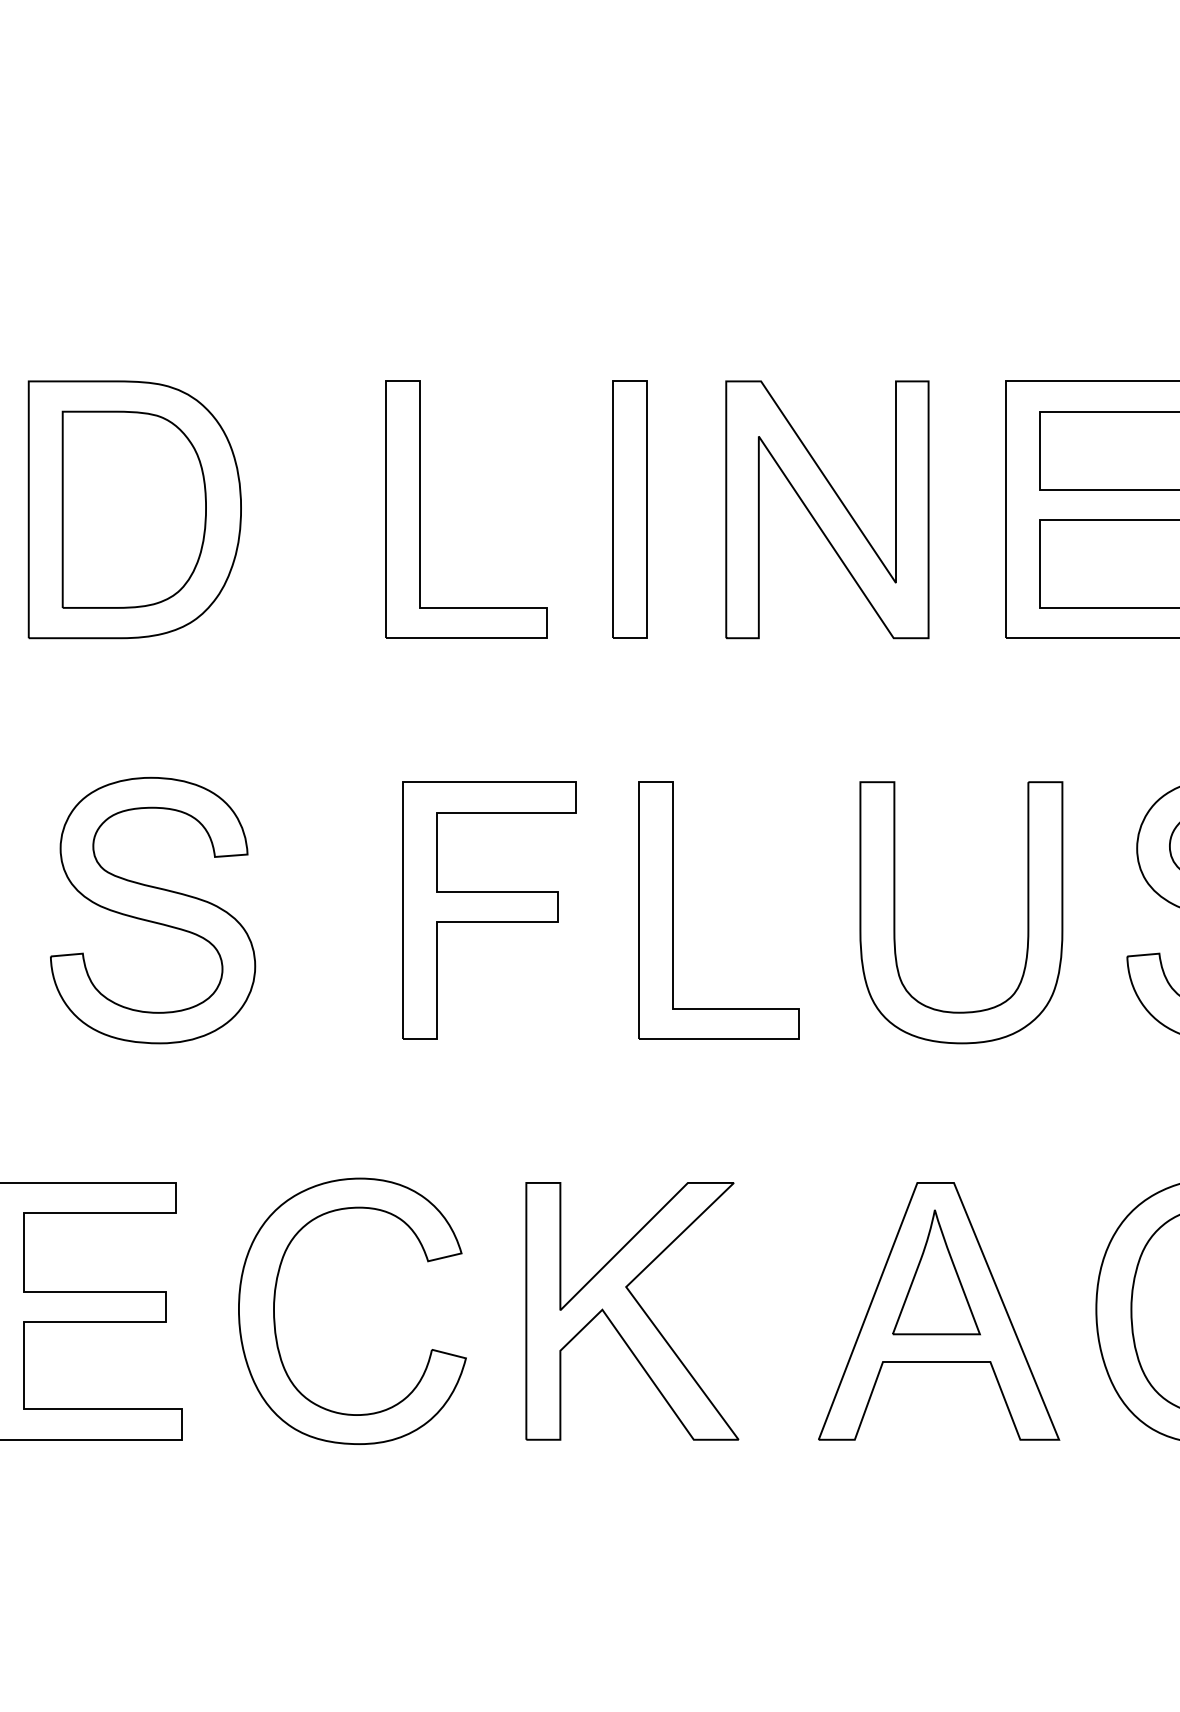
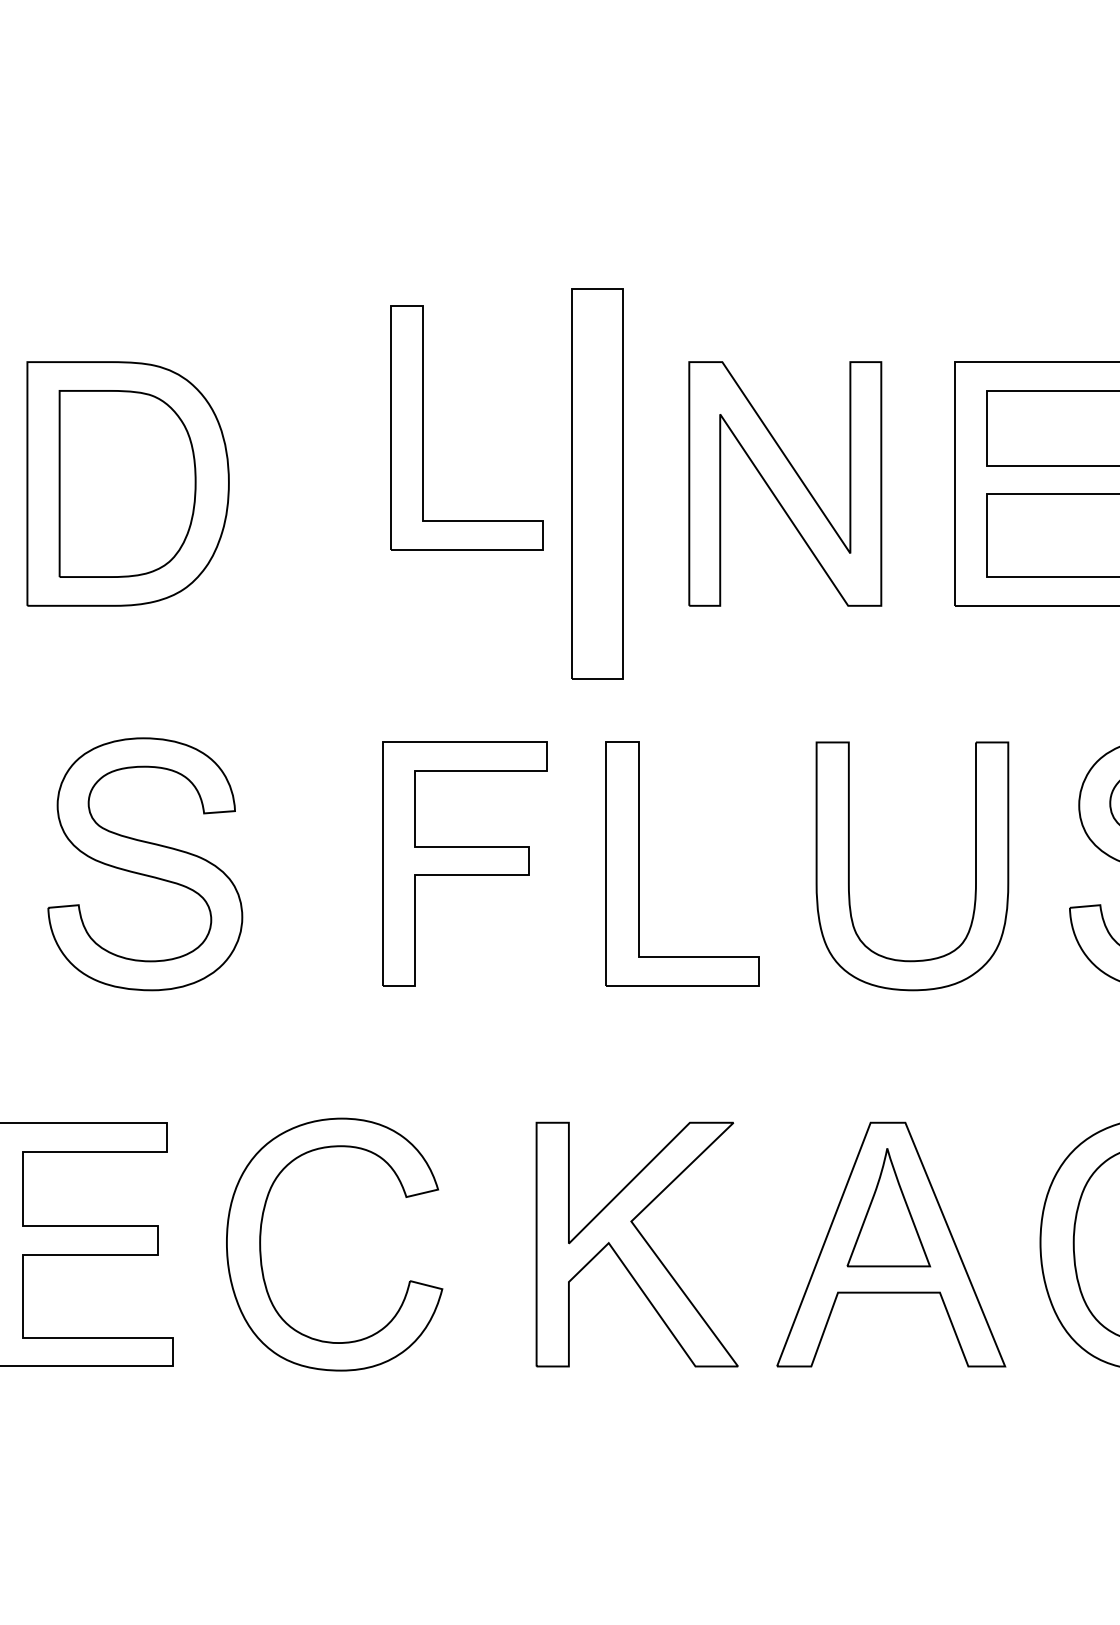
part: (420, 509) -> (423, 427), moved
part: (629, 509) -> (597, 483), size x1.6
part: (631, 1311) -> (636, 1244), moved

